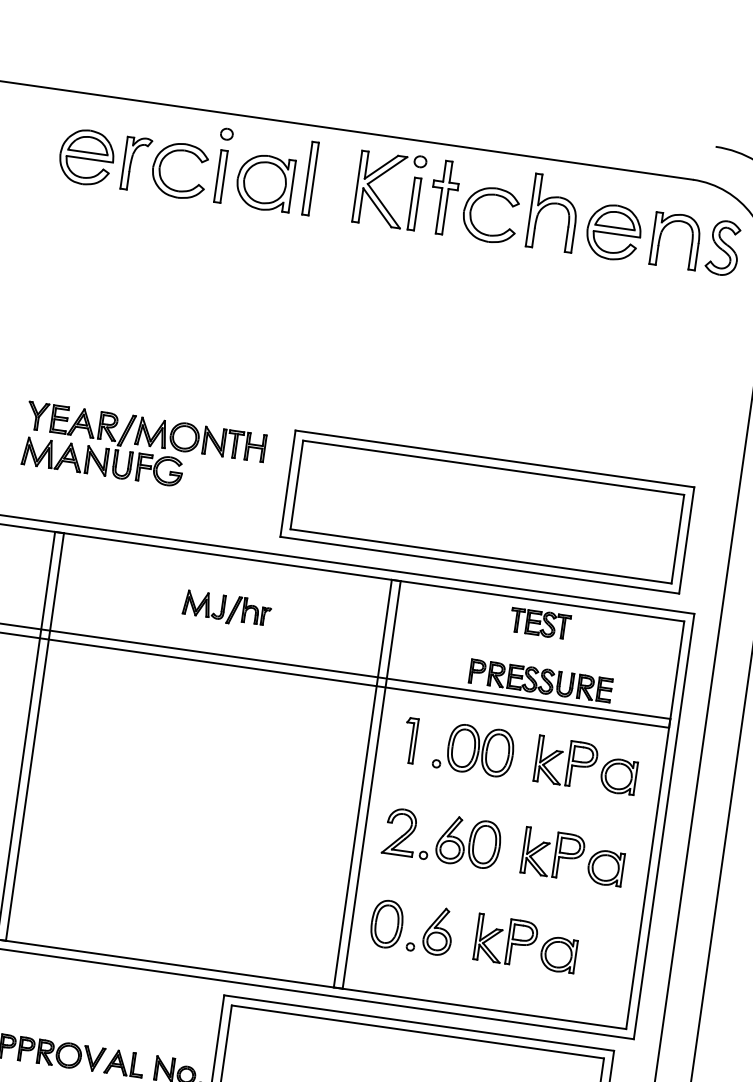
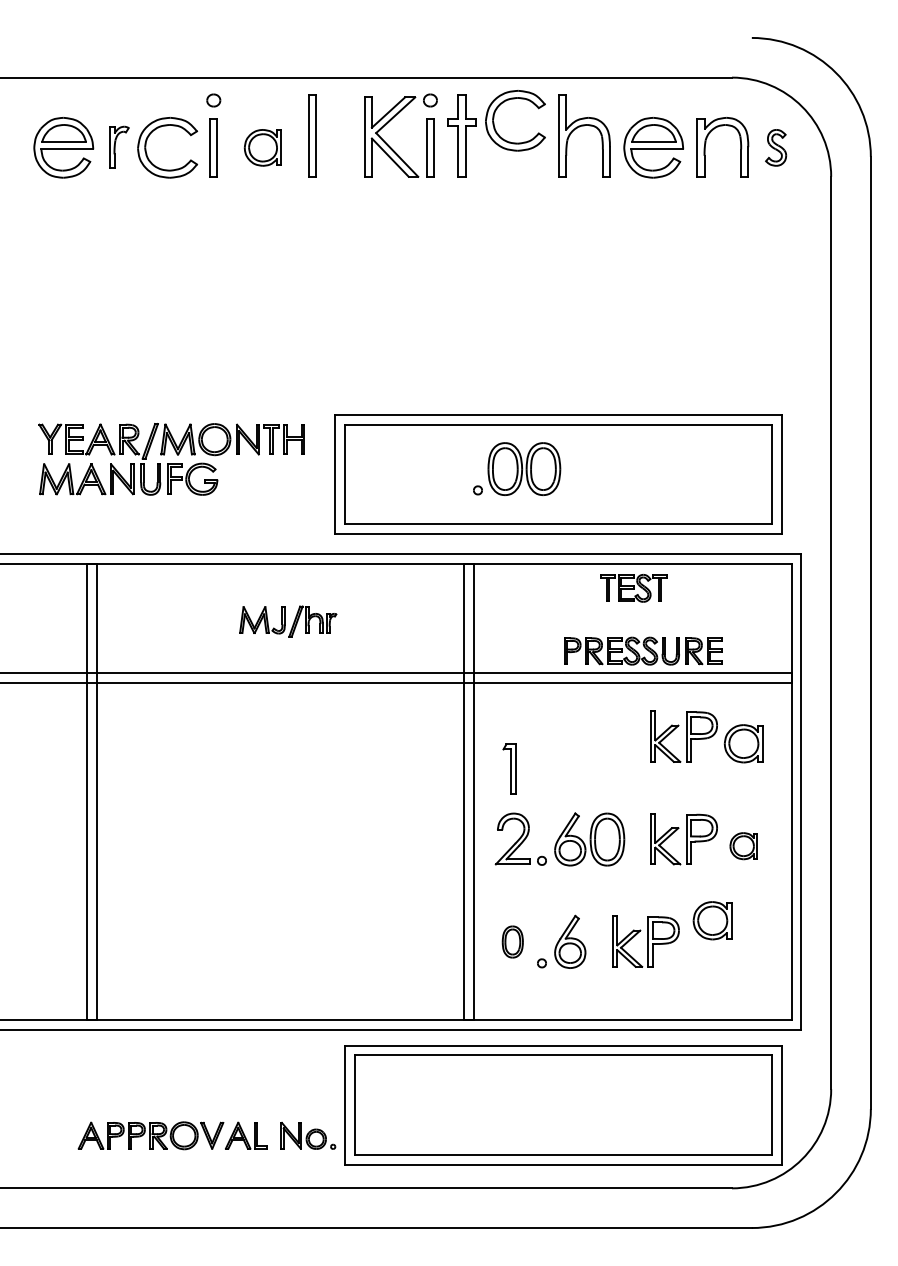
part: (135, 164) -> (118, 147), size x0.7
part: (264, 182) -> (262, 147), size x0.6
part: (481, 197) -> (503, 103), moved
part: (722, 247) -> (775, 147), size x0.6
part: (410, 740) -> (509, 768), moved
part: (474, 749) -> (517, 468), moved
part: (605, 867) -> (743, 845), size x0.7
part: (386, 923) -> (512, 941), size x0.6
part: (558, 954) -> (712, 920), moved

